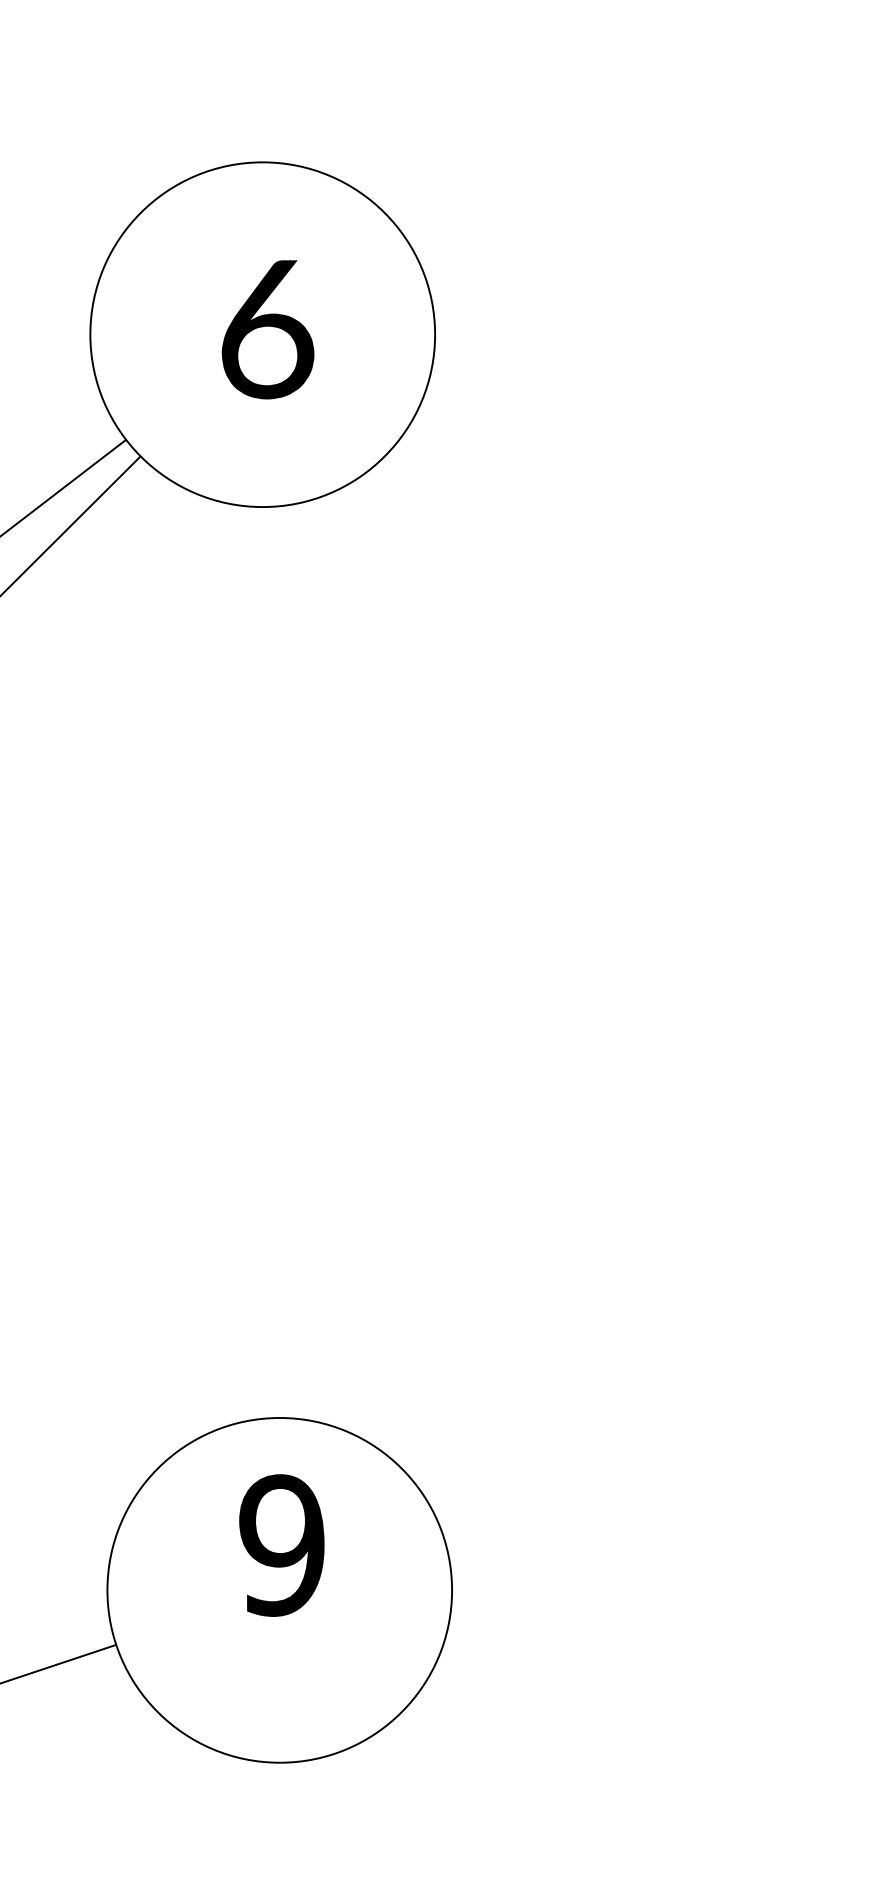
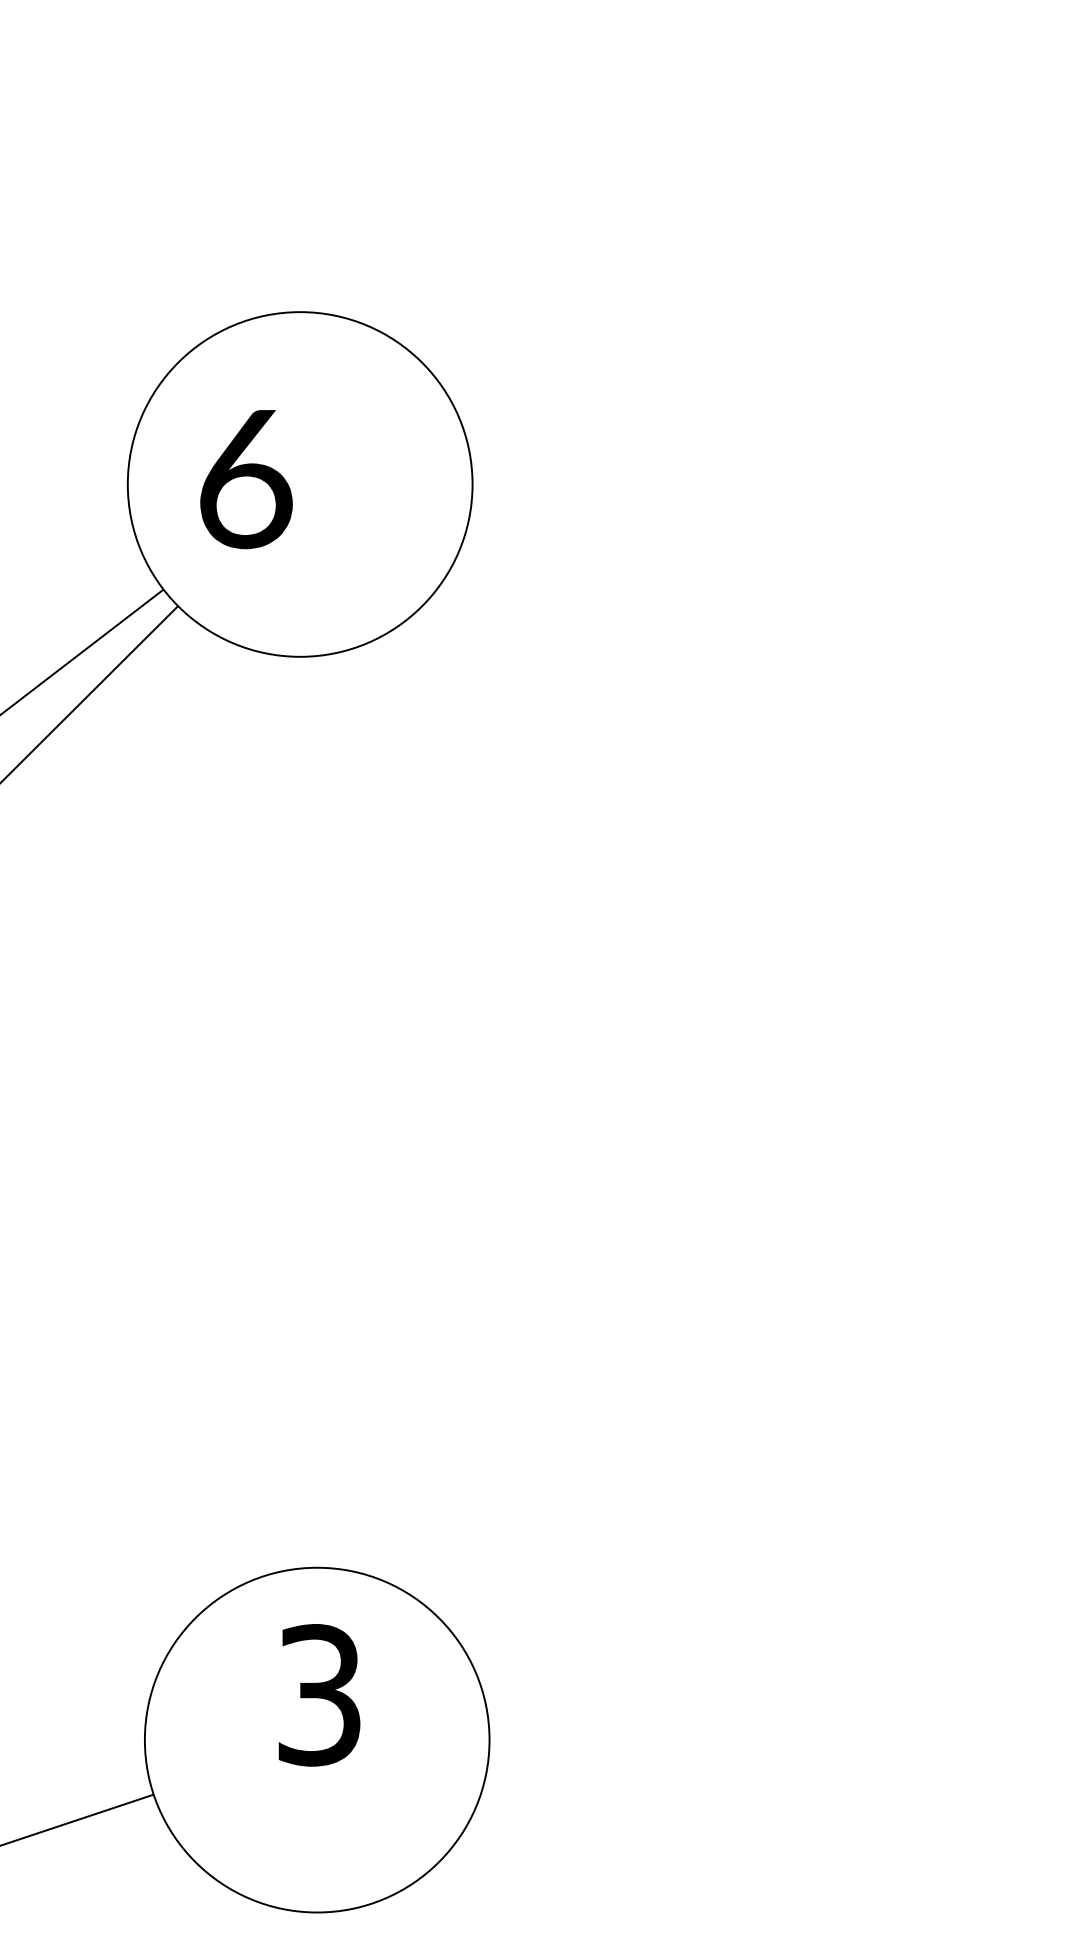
text: (268, 329) -> (246, 479), moved
text: (281, 1545) -> (318, 1695), 9 -> 3

